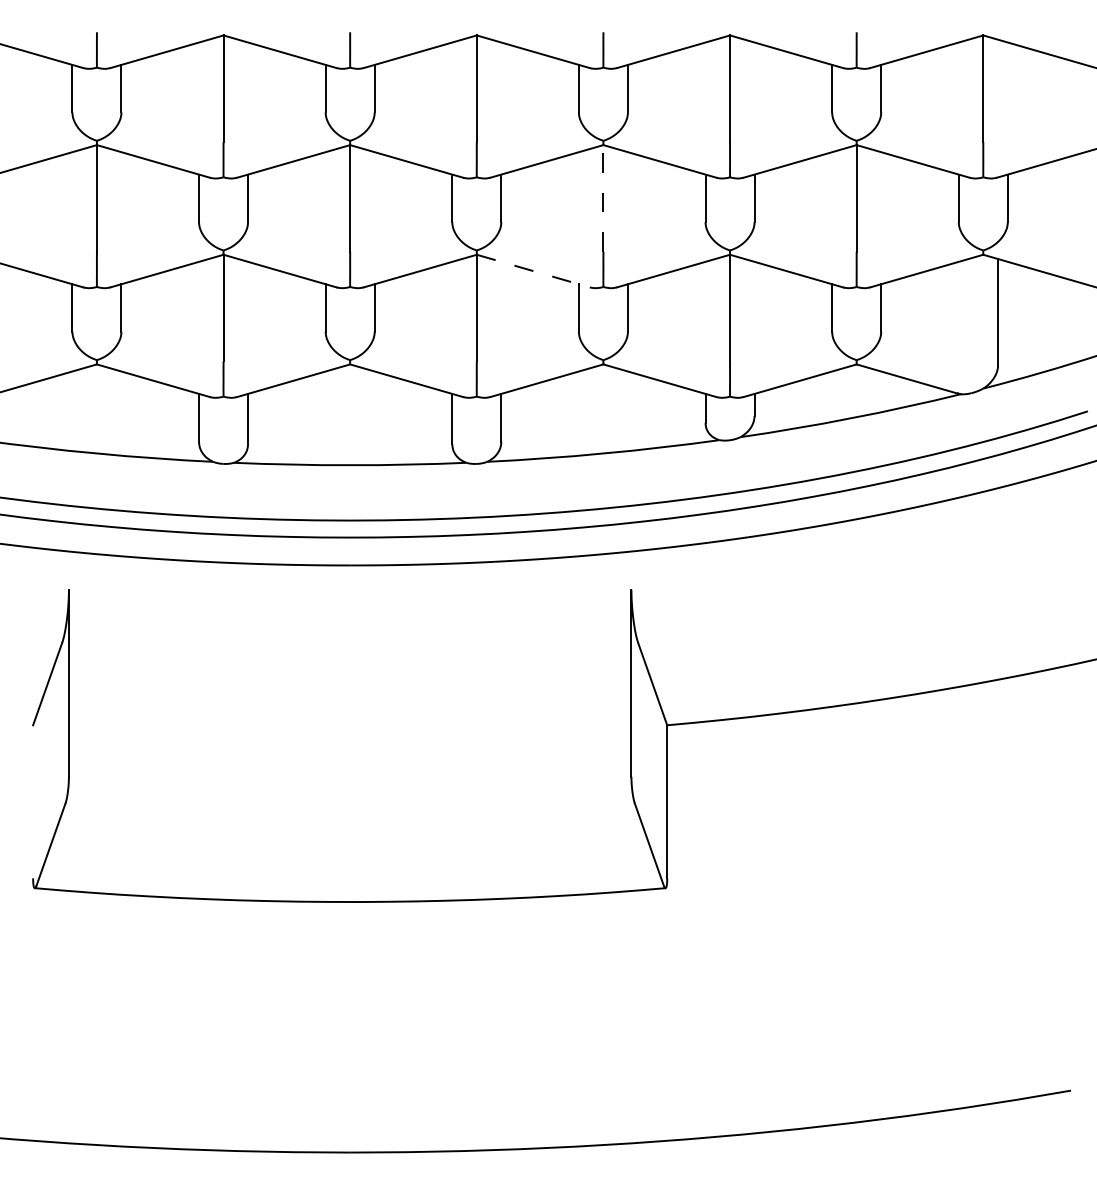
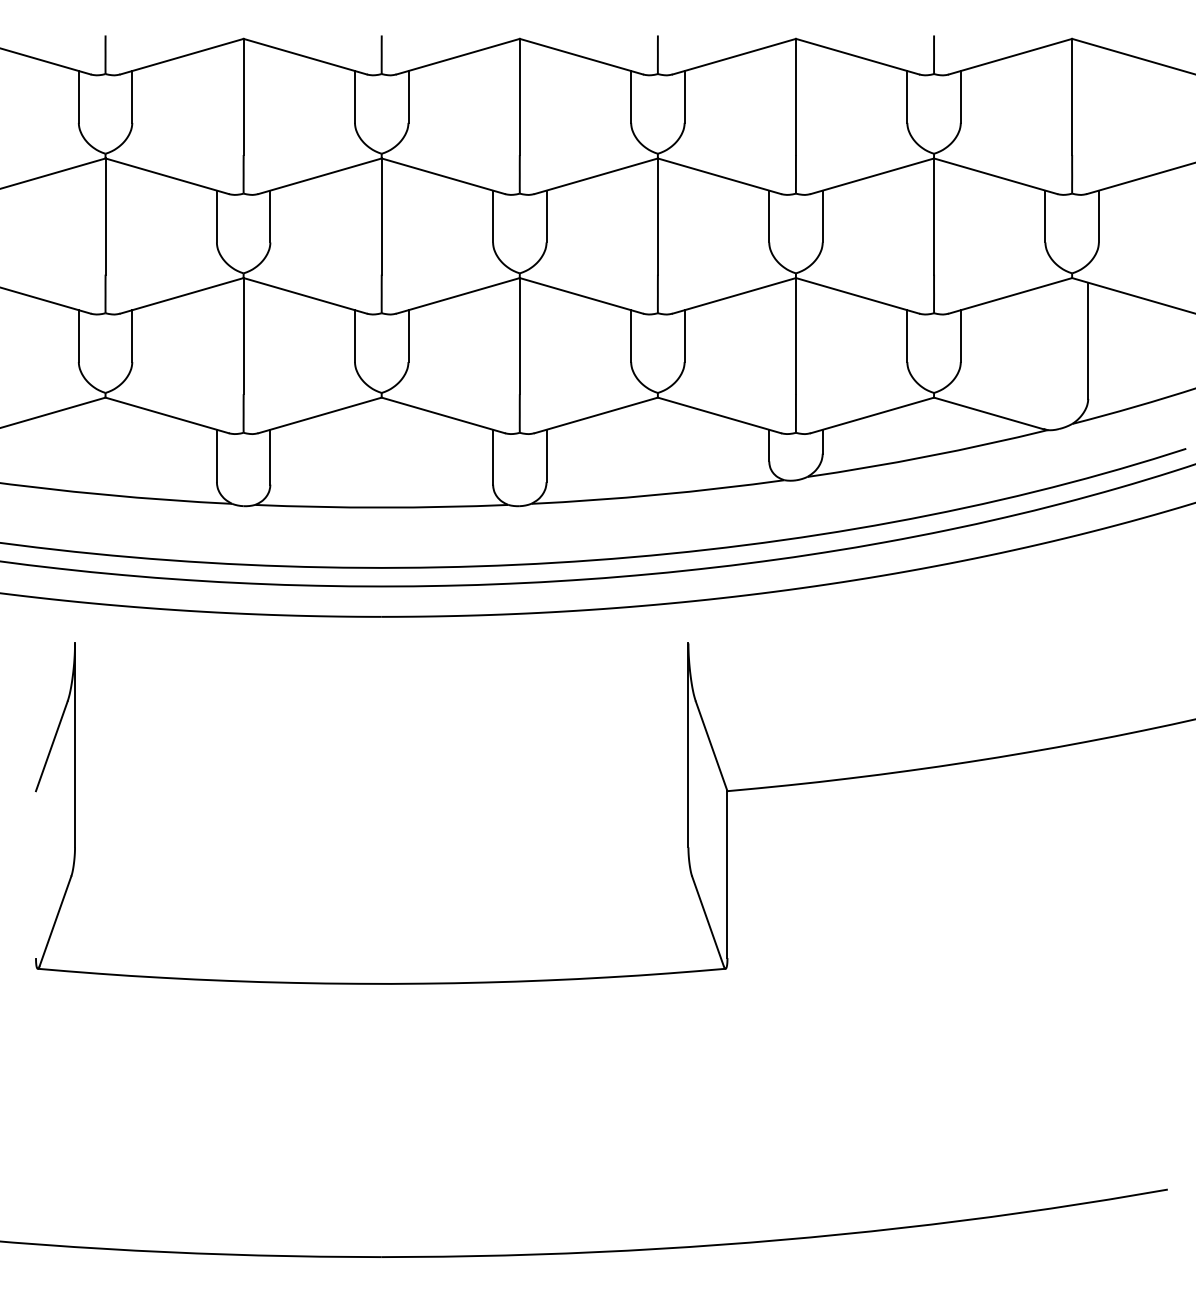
line: (603, 198) -> (657, 216), dashed -> solid
line: (533, 270) -> (581, 295), dashed -> solid

